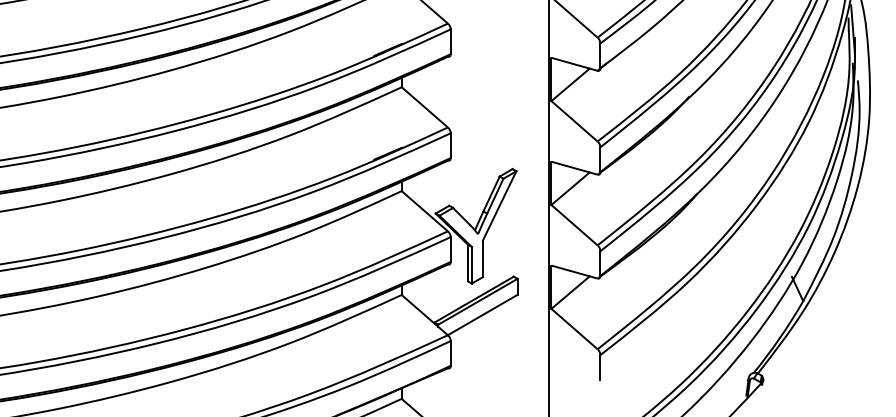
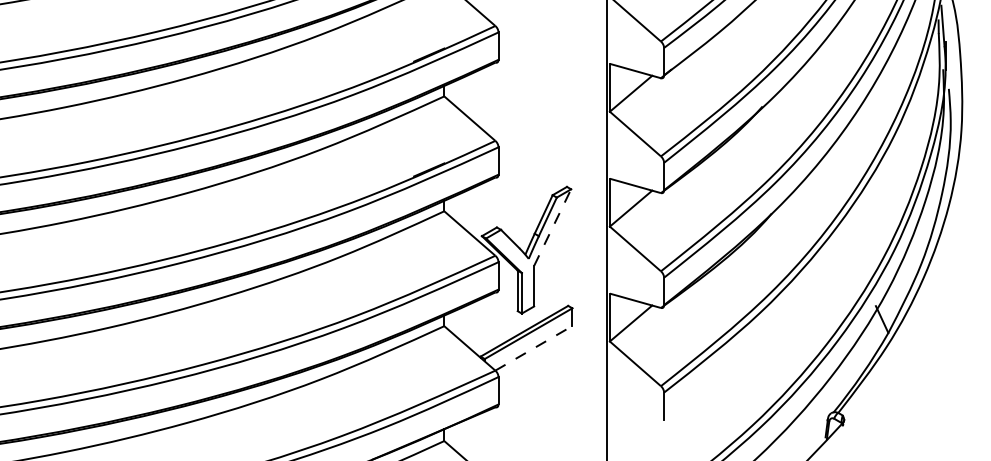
line: (499, 205) -> (552, 227), solid -> dashed
line: (483, 314) -> (534, 347), solid -> dashed

